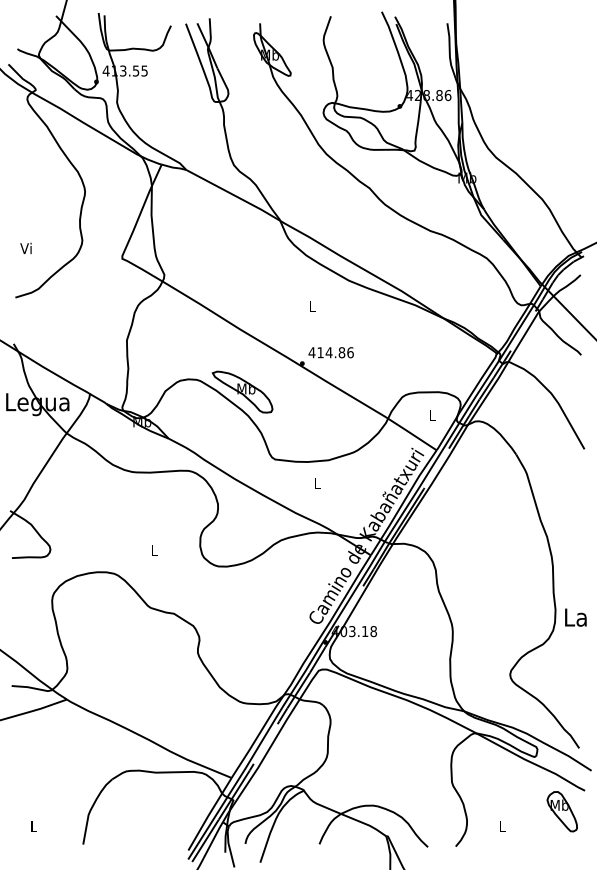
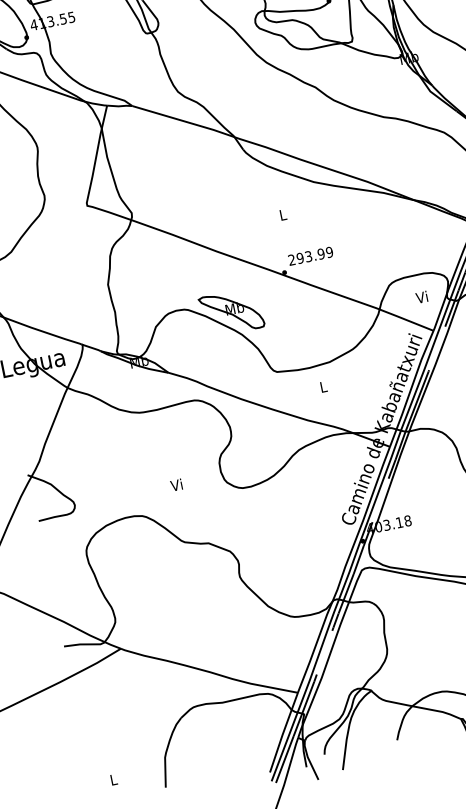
text: (330, 352) -> (309, 256), 414.86 -> 293.99
text: (431, 414) -> (421, 296), L -> Vi
text: (153, 549) -> (175, 484), L -> Vi

